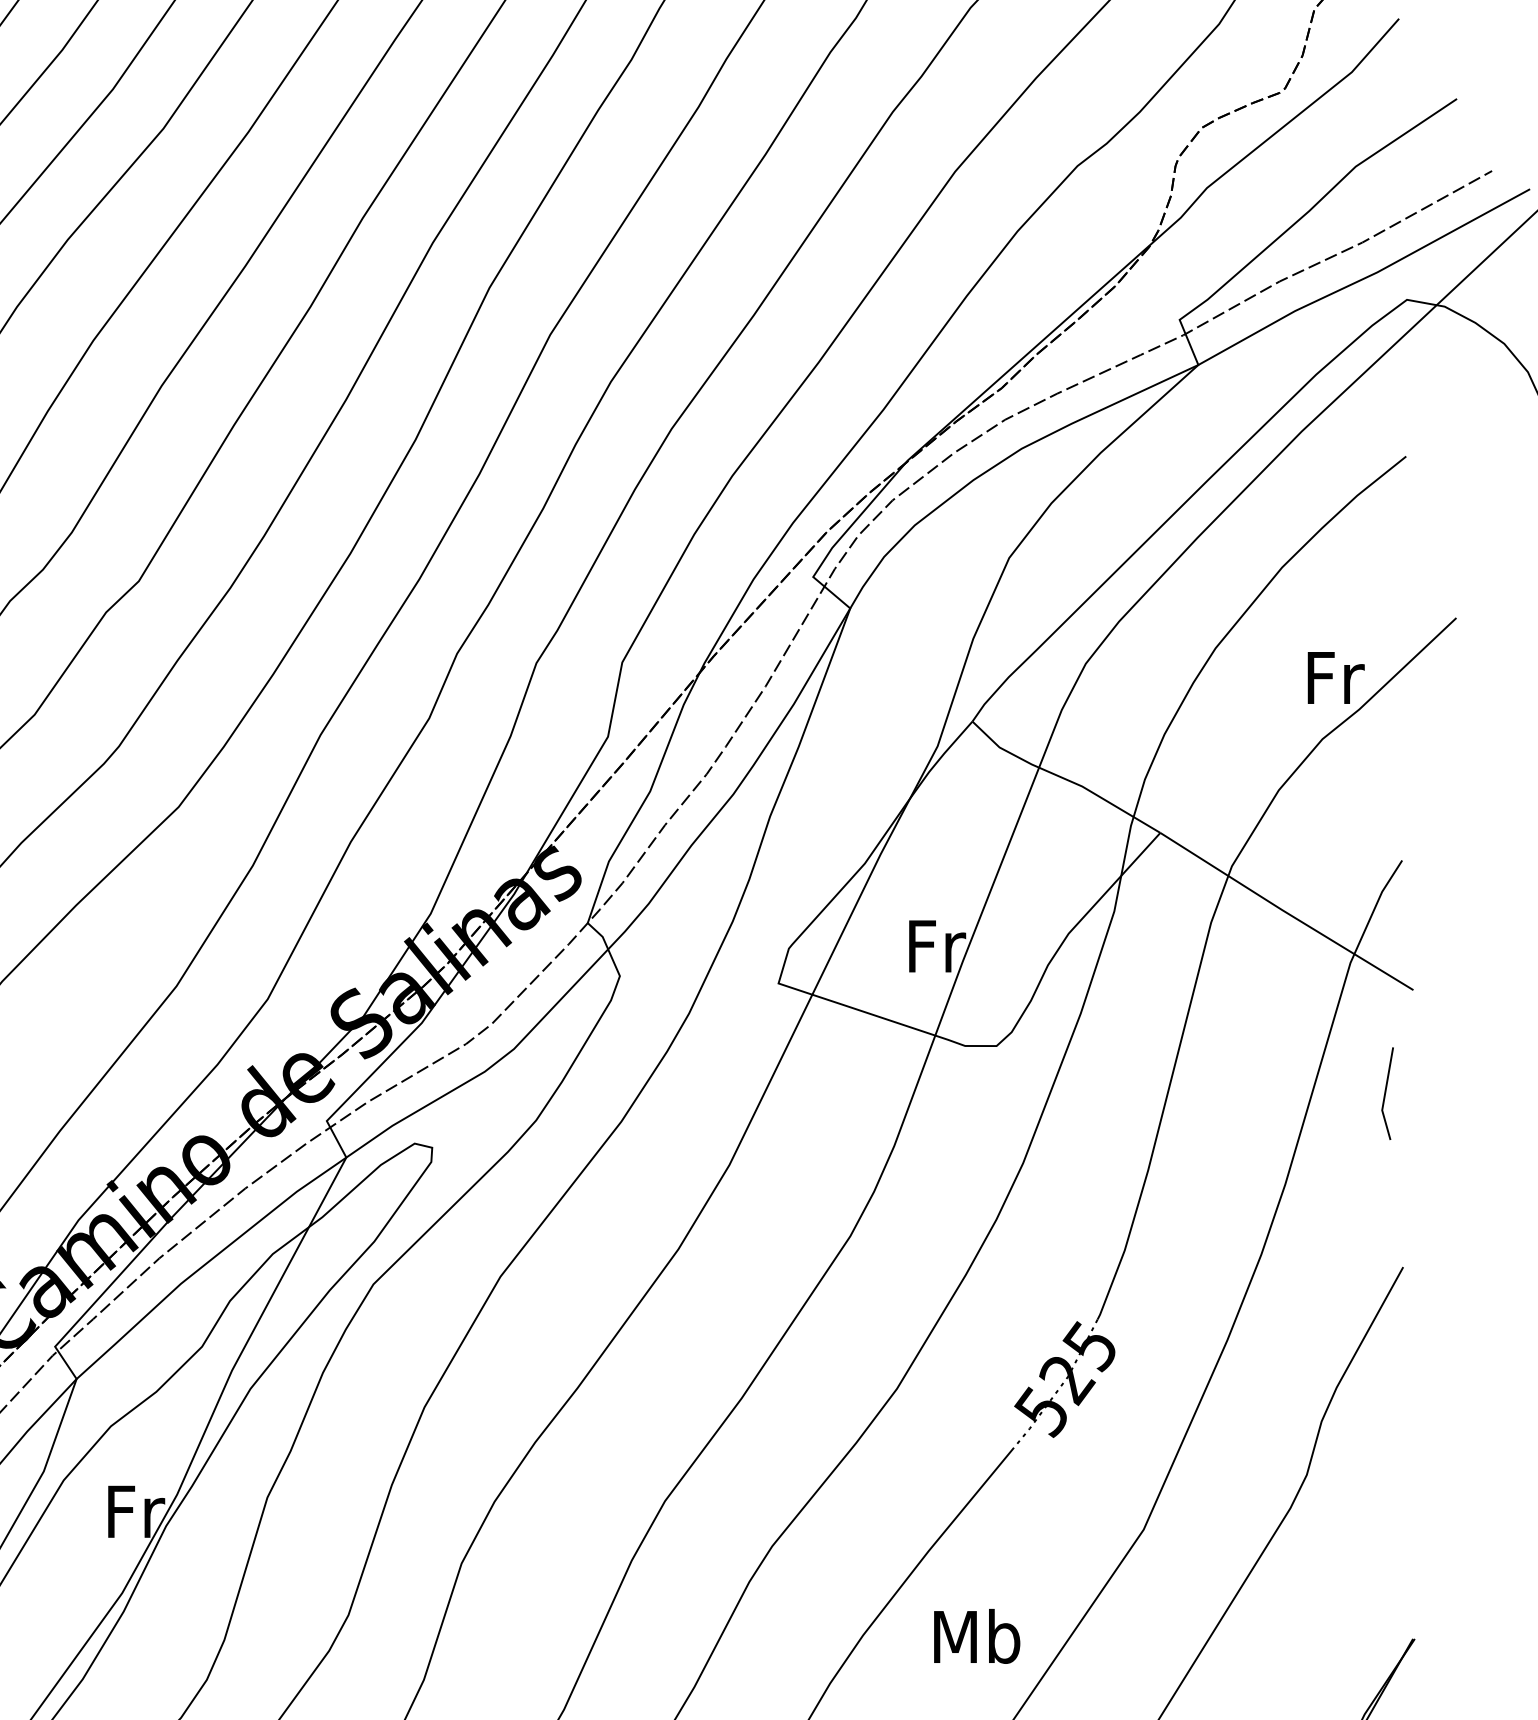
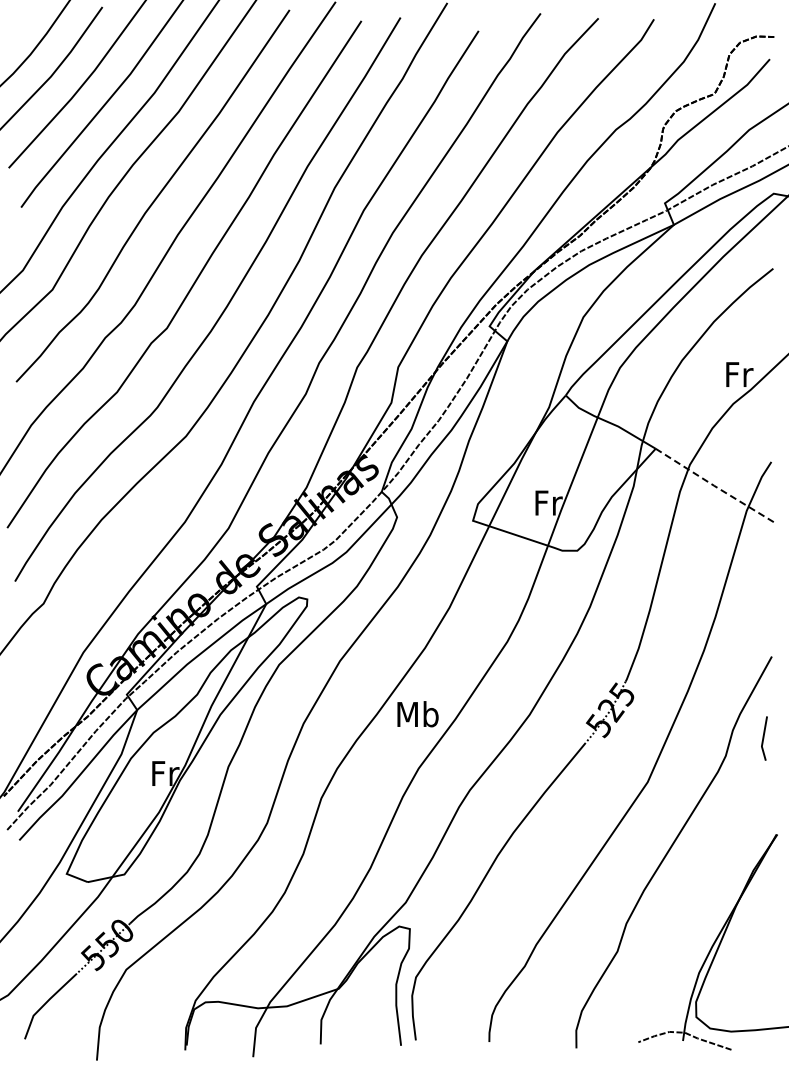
line: (1285, 911) -> (715, 486), solid -> dashed
line: (1387, 1093) -> (764, 738), moved
text: (975, 1636) -> (417, 714), moved

